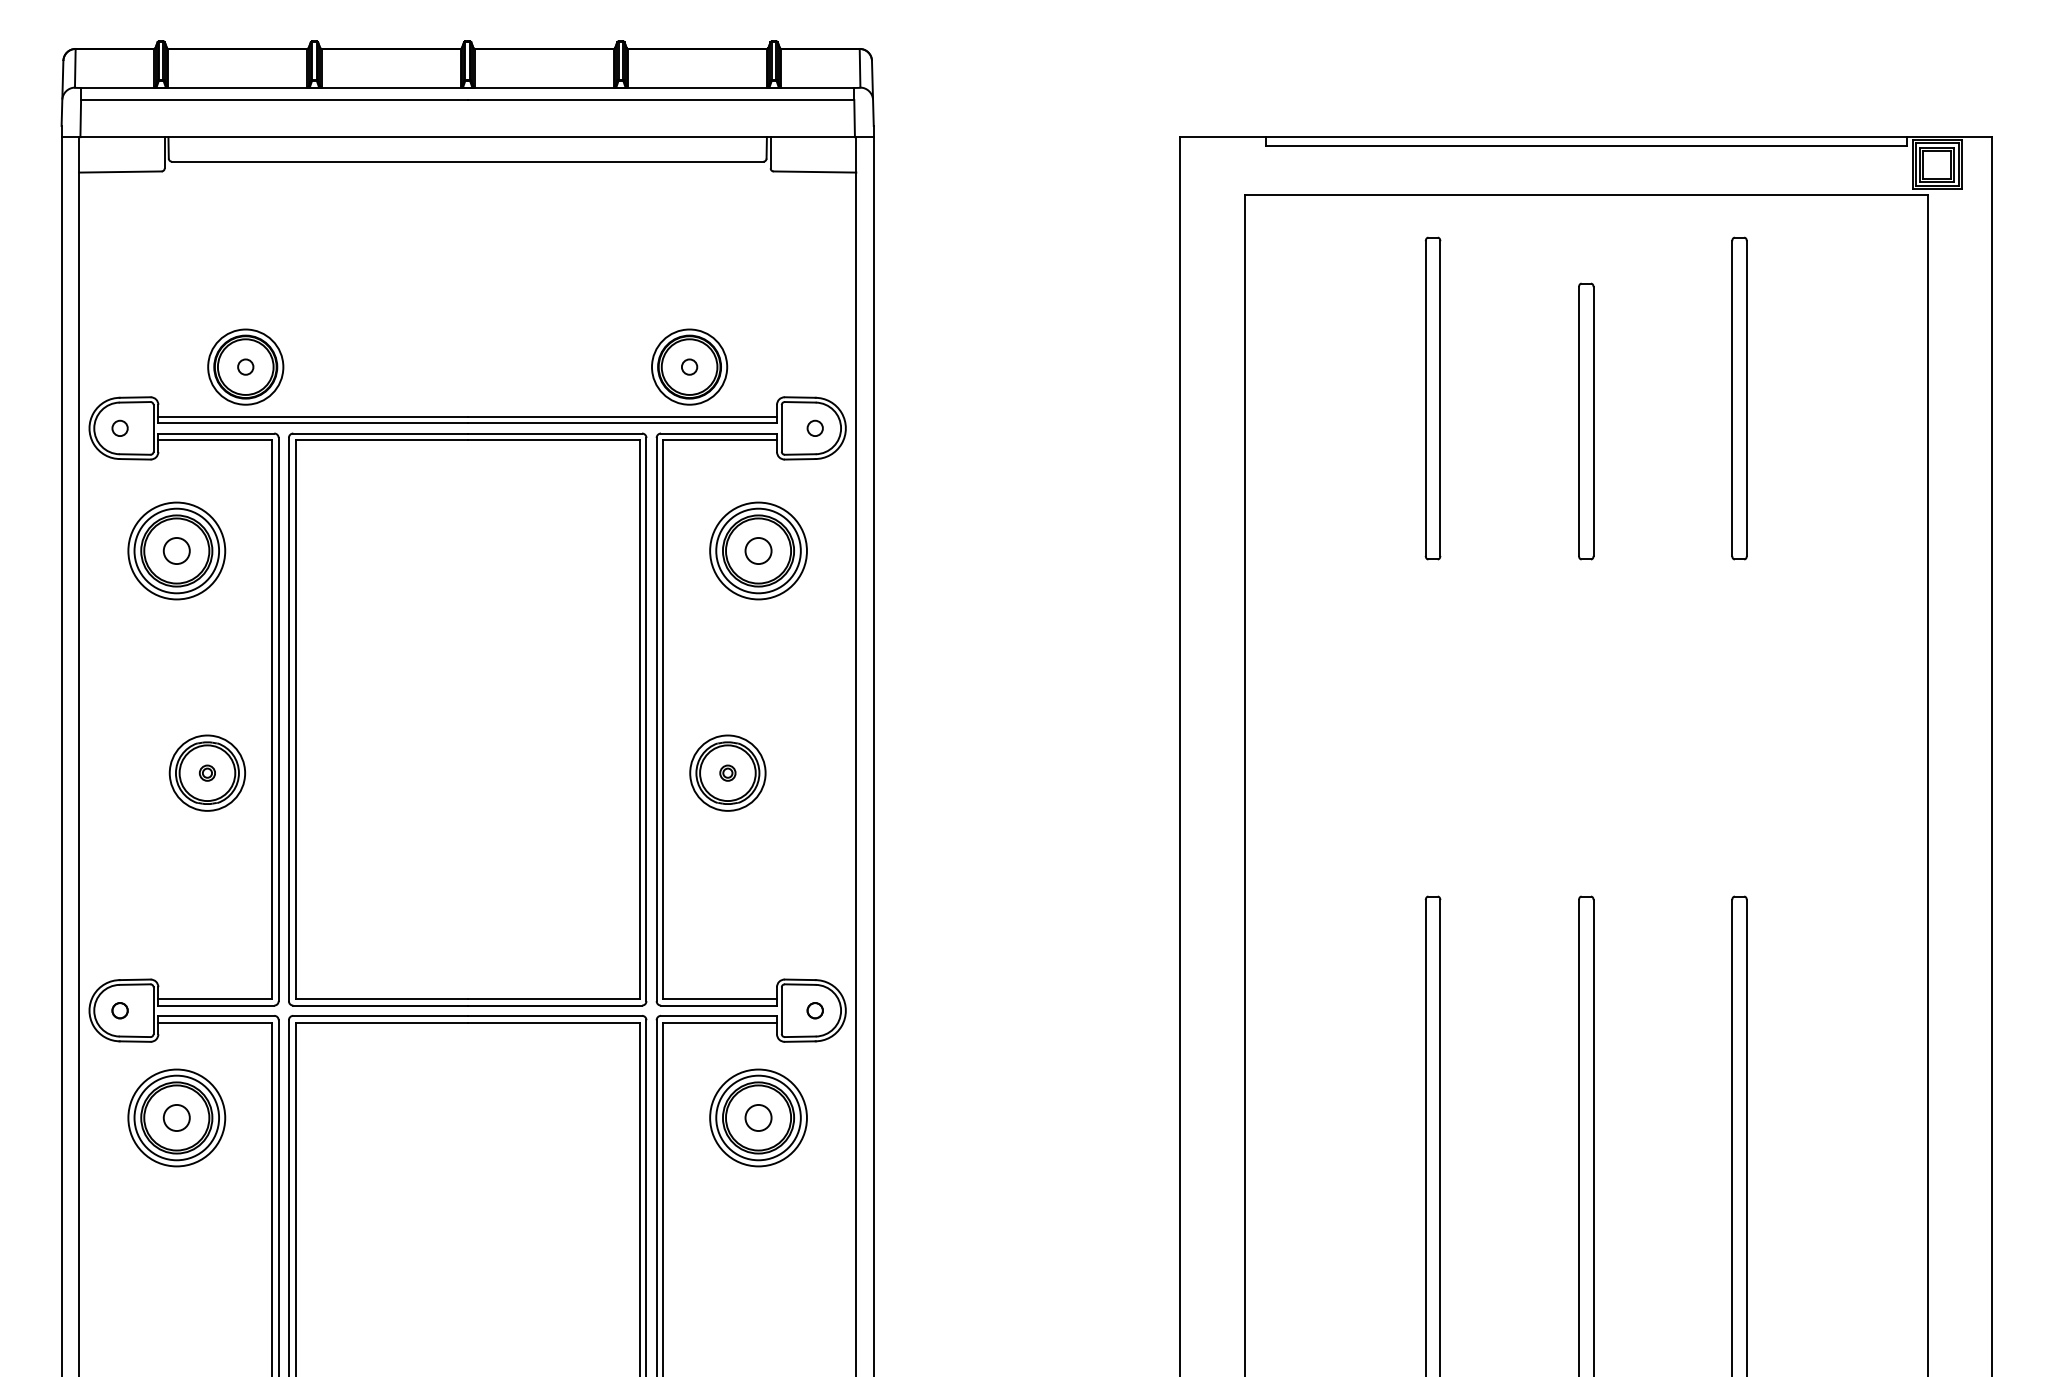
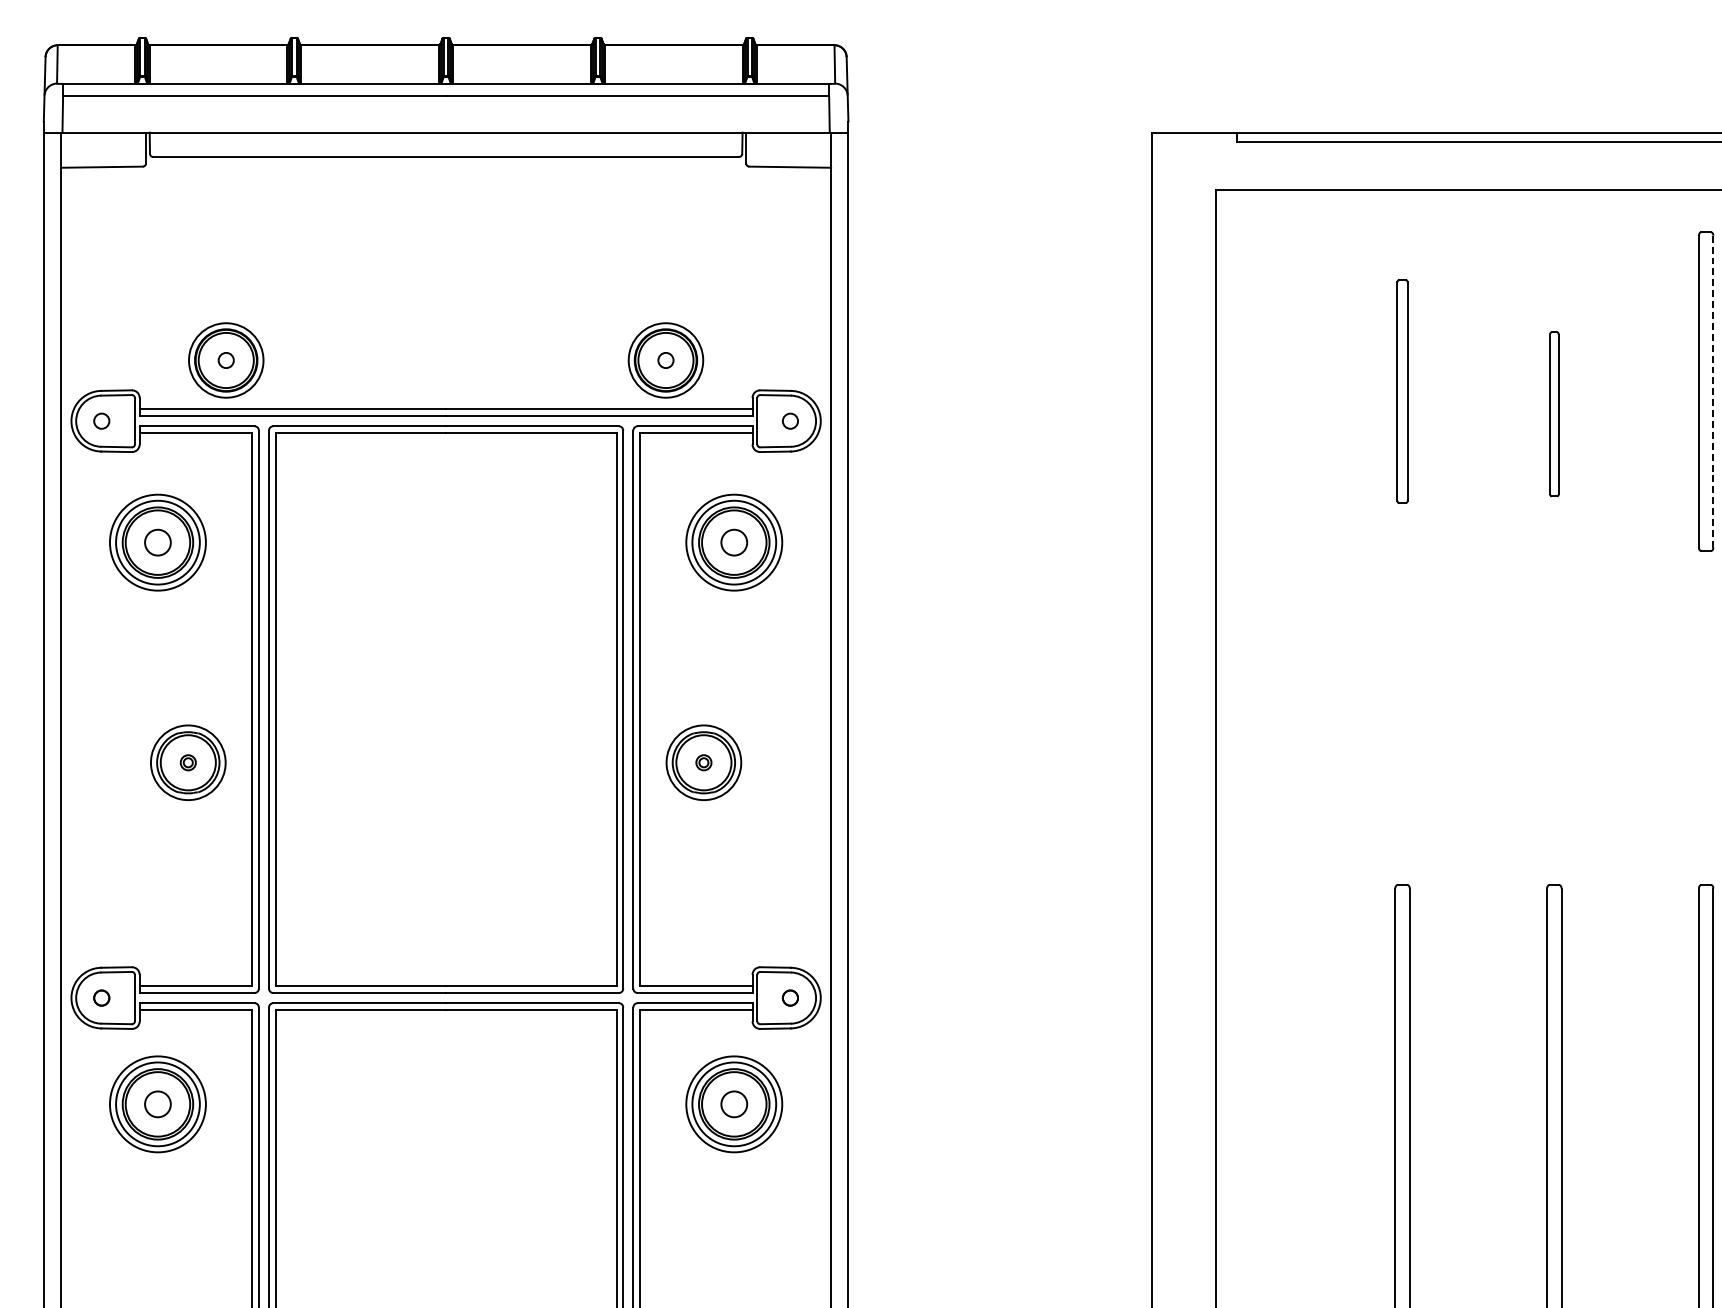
part: (1432, 398) -> (1401, 391), size x0.7
line: (1746, 399) -> (1713, 392), solid -> dashed
part: (1586, 421) -> (1554, 414), size x0.6

